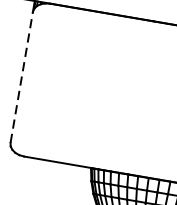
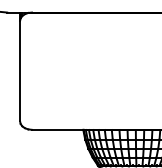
line: (22, 76) -> (20, 70), dashed -> solid

